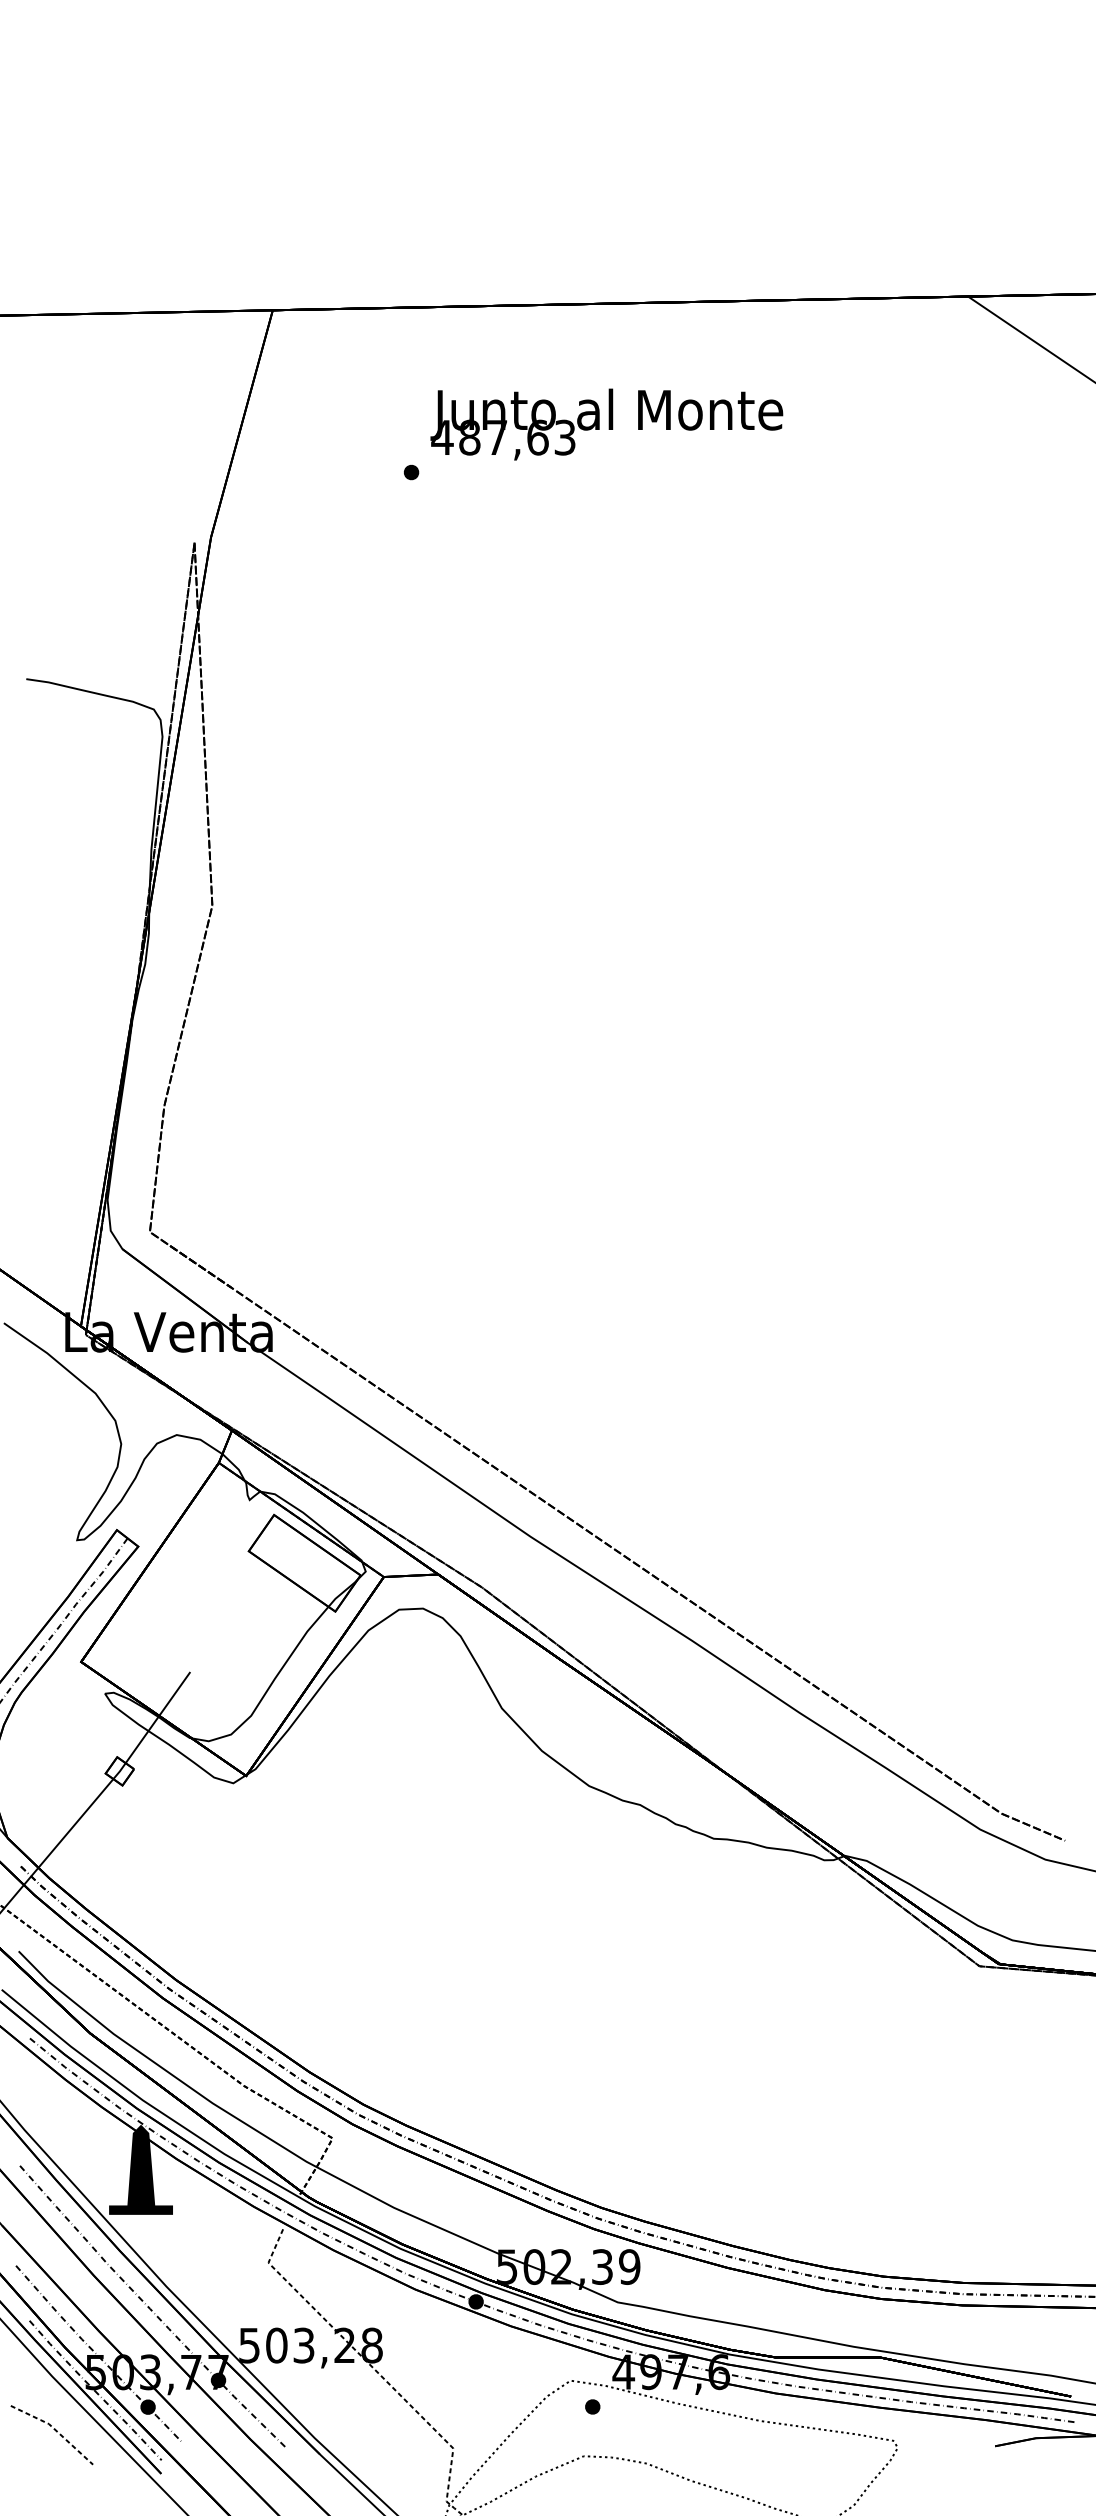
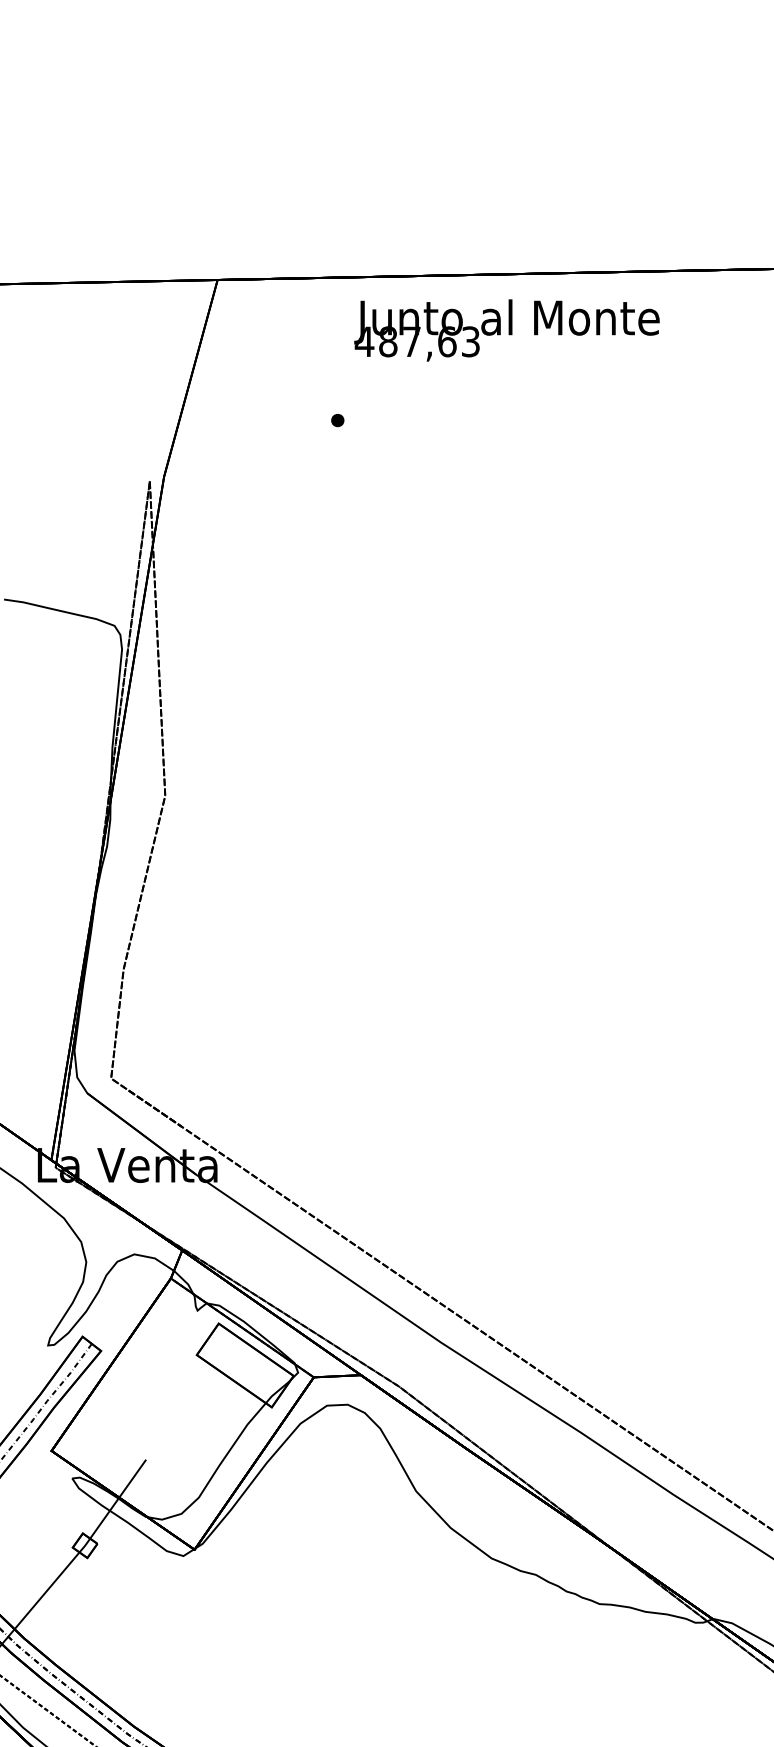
text: (606, 424) -> (506, 330), moved

